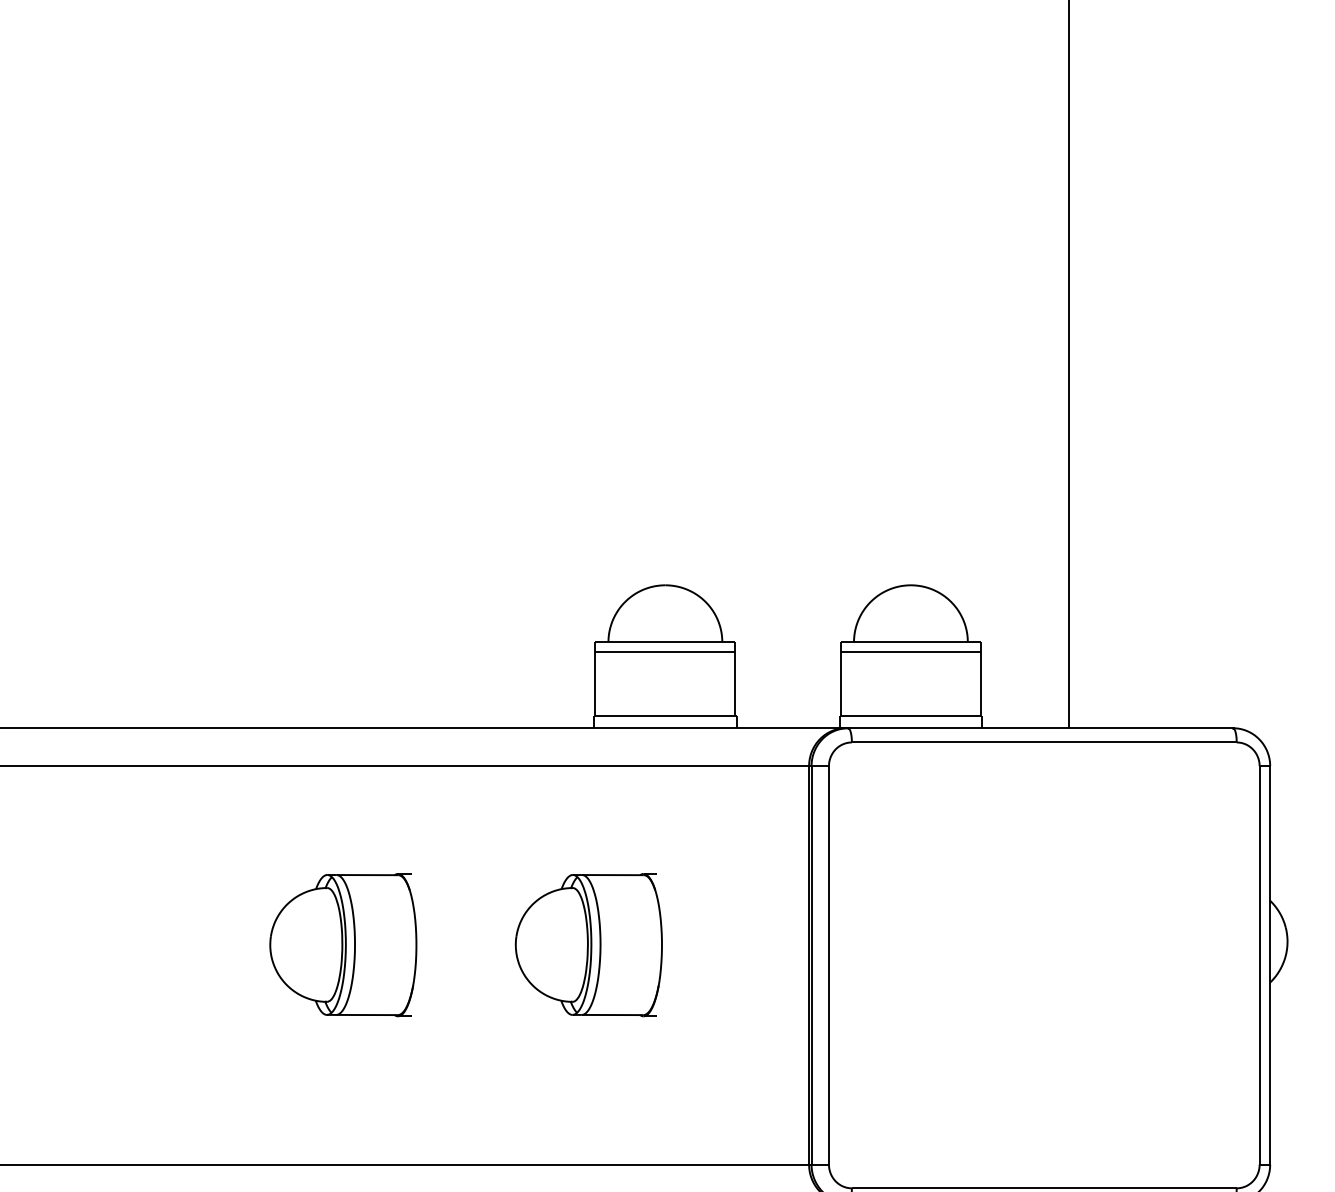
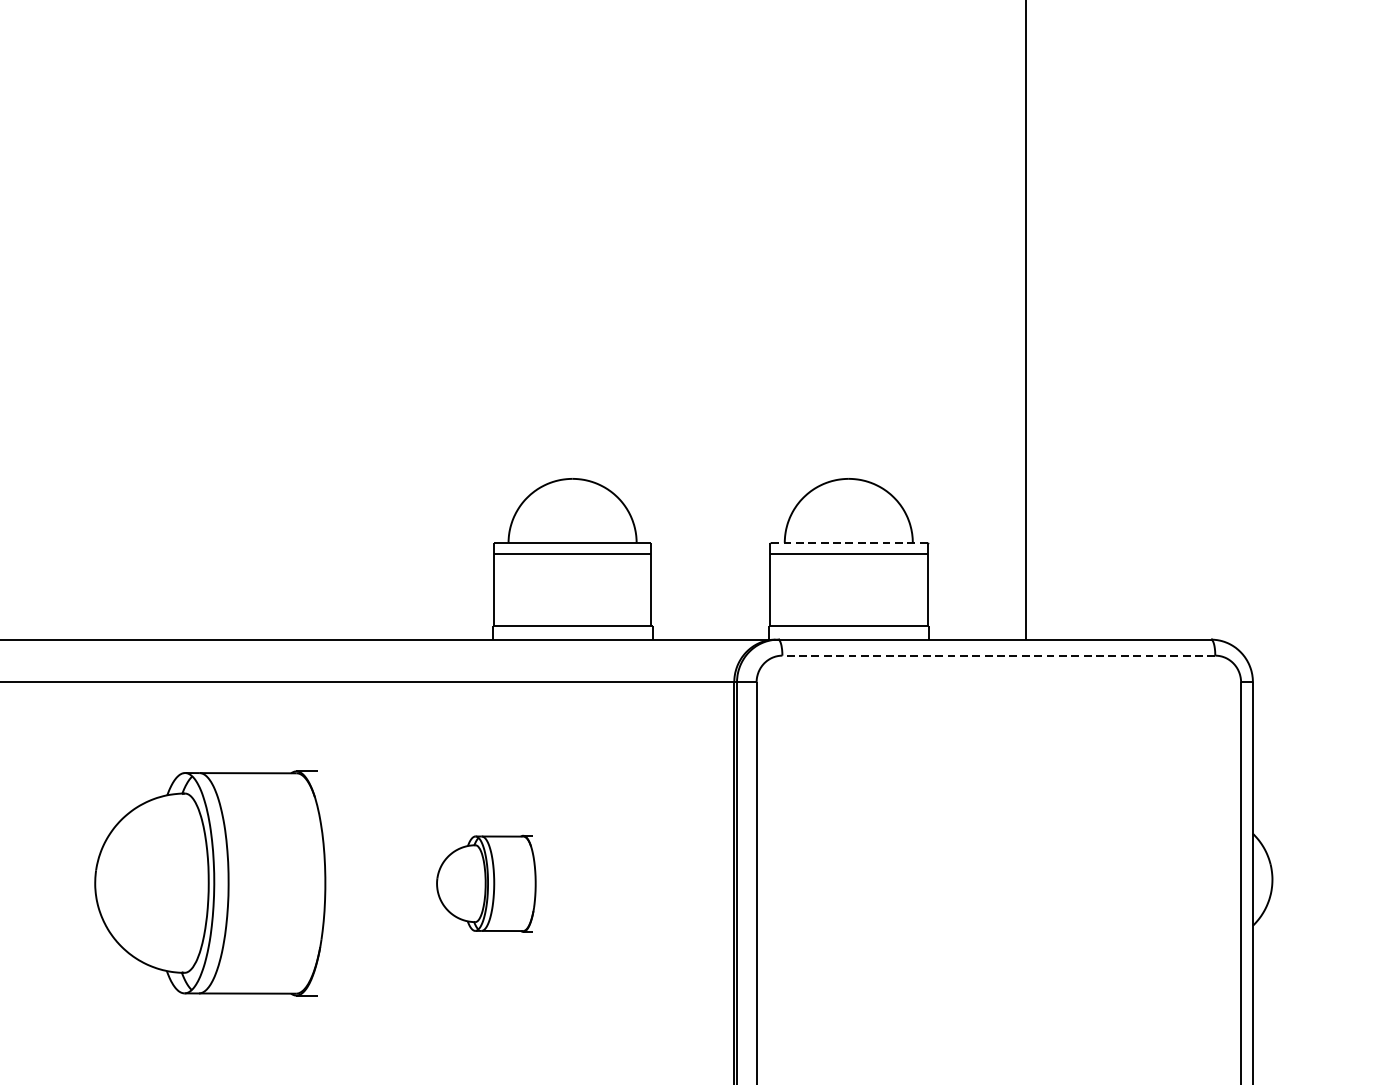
line: (910, 642) -> (848, 543), solid -> dashed
line: (1043, 742) -> (997, 655), solid -> dashed
part: (343, 945) -> (210, 884), size x1.4
part: (588, 945) -> (486, 884), size x0.6

